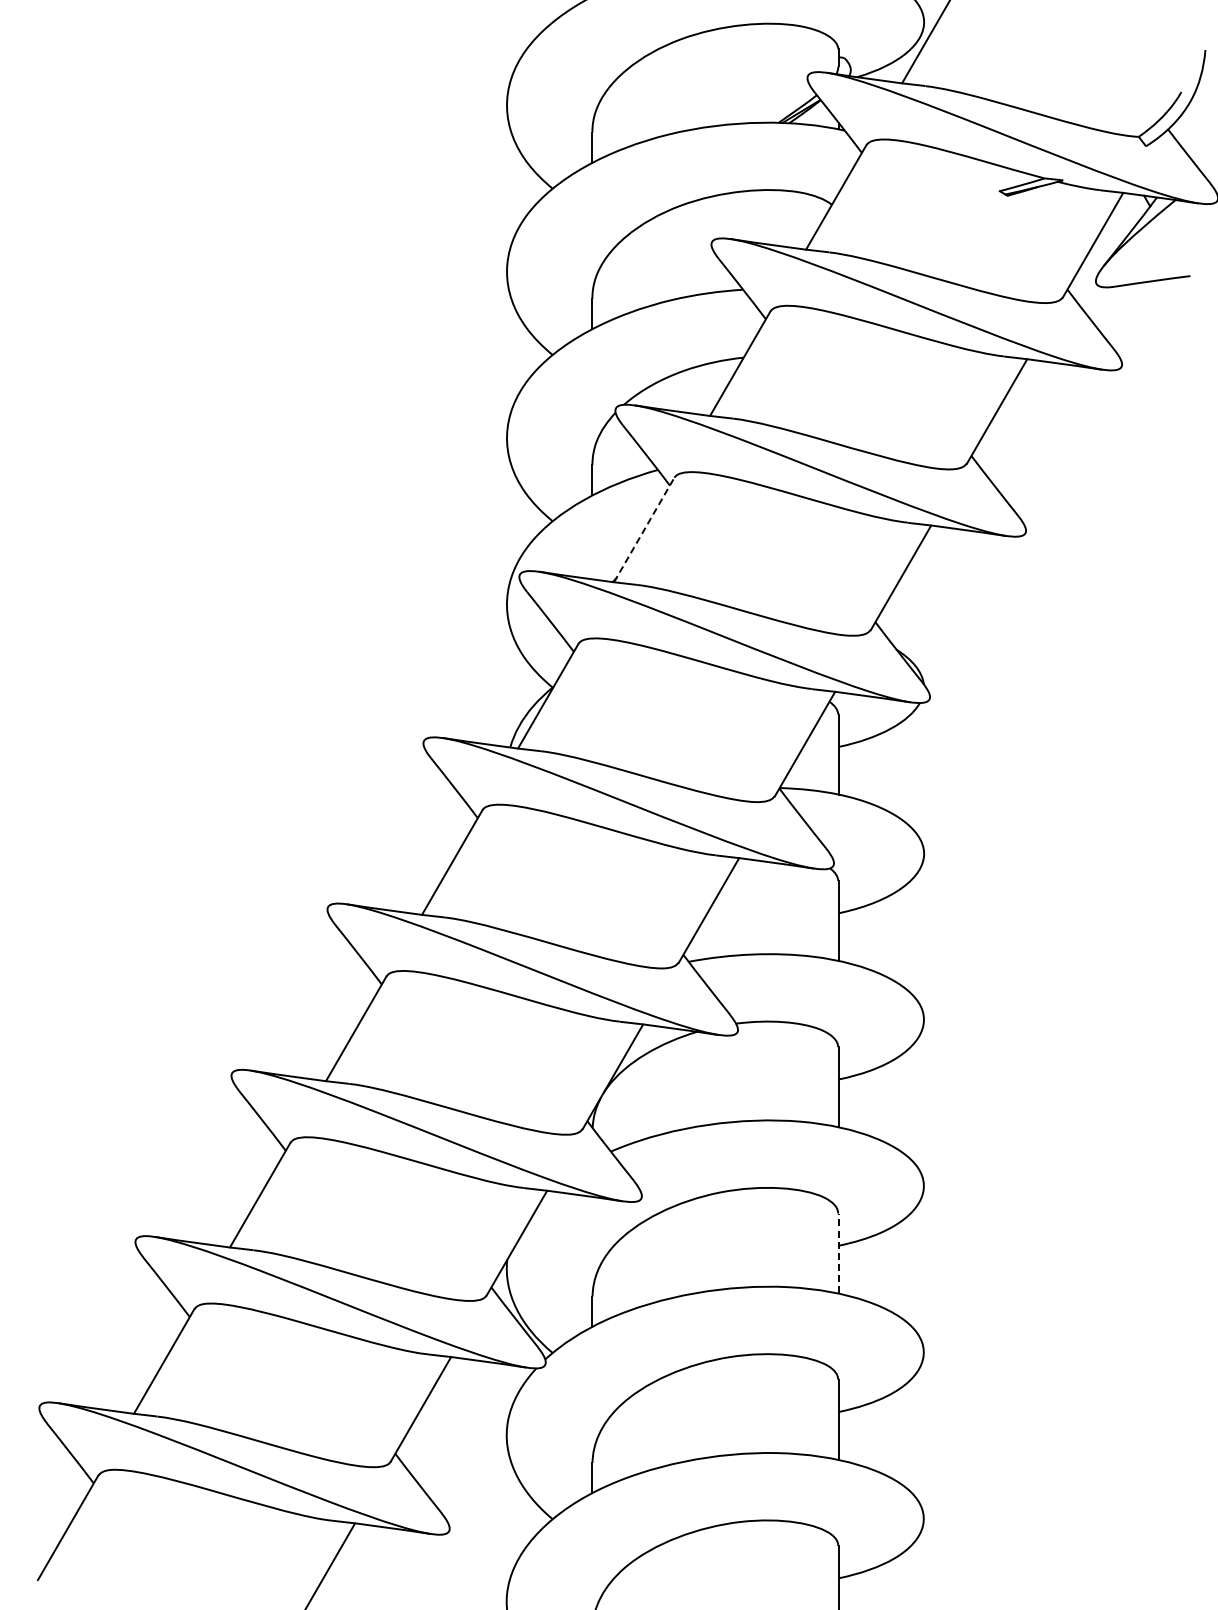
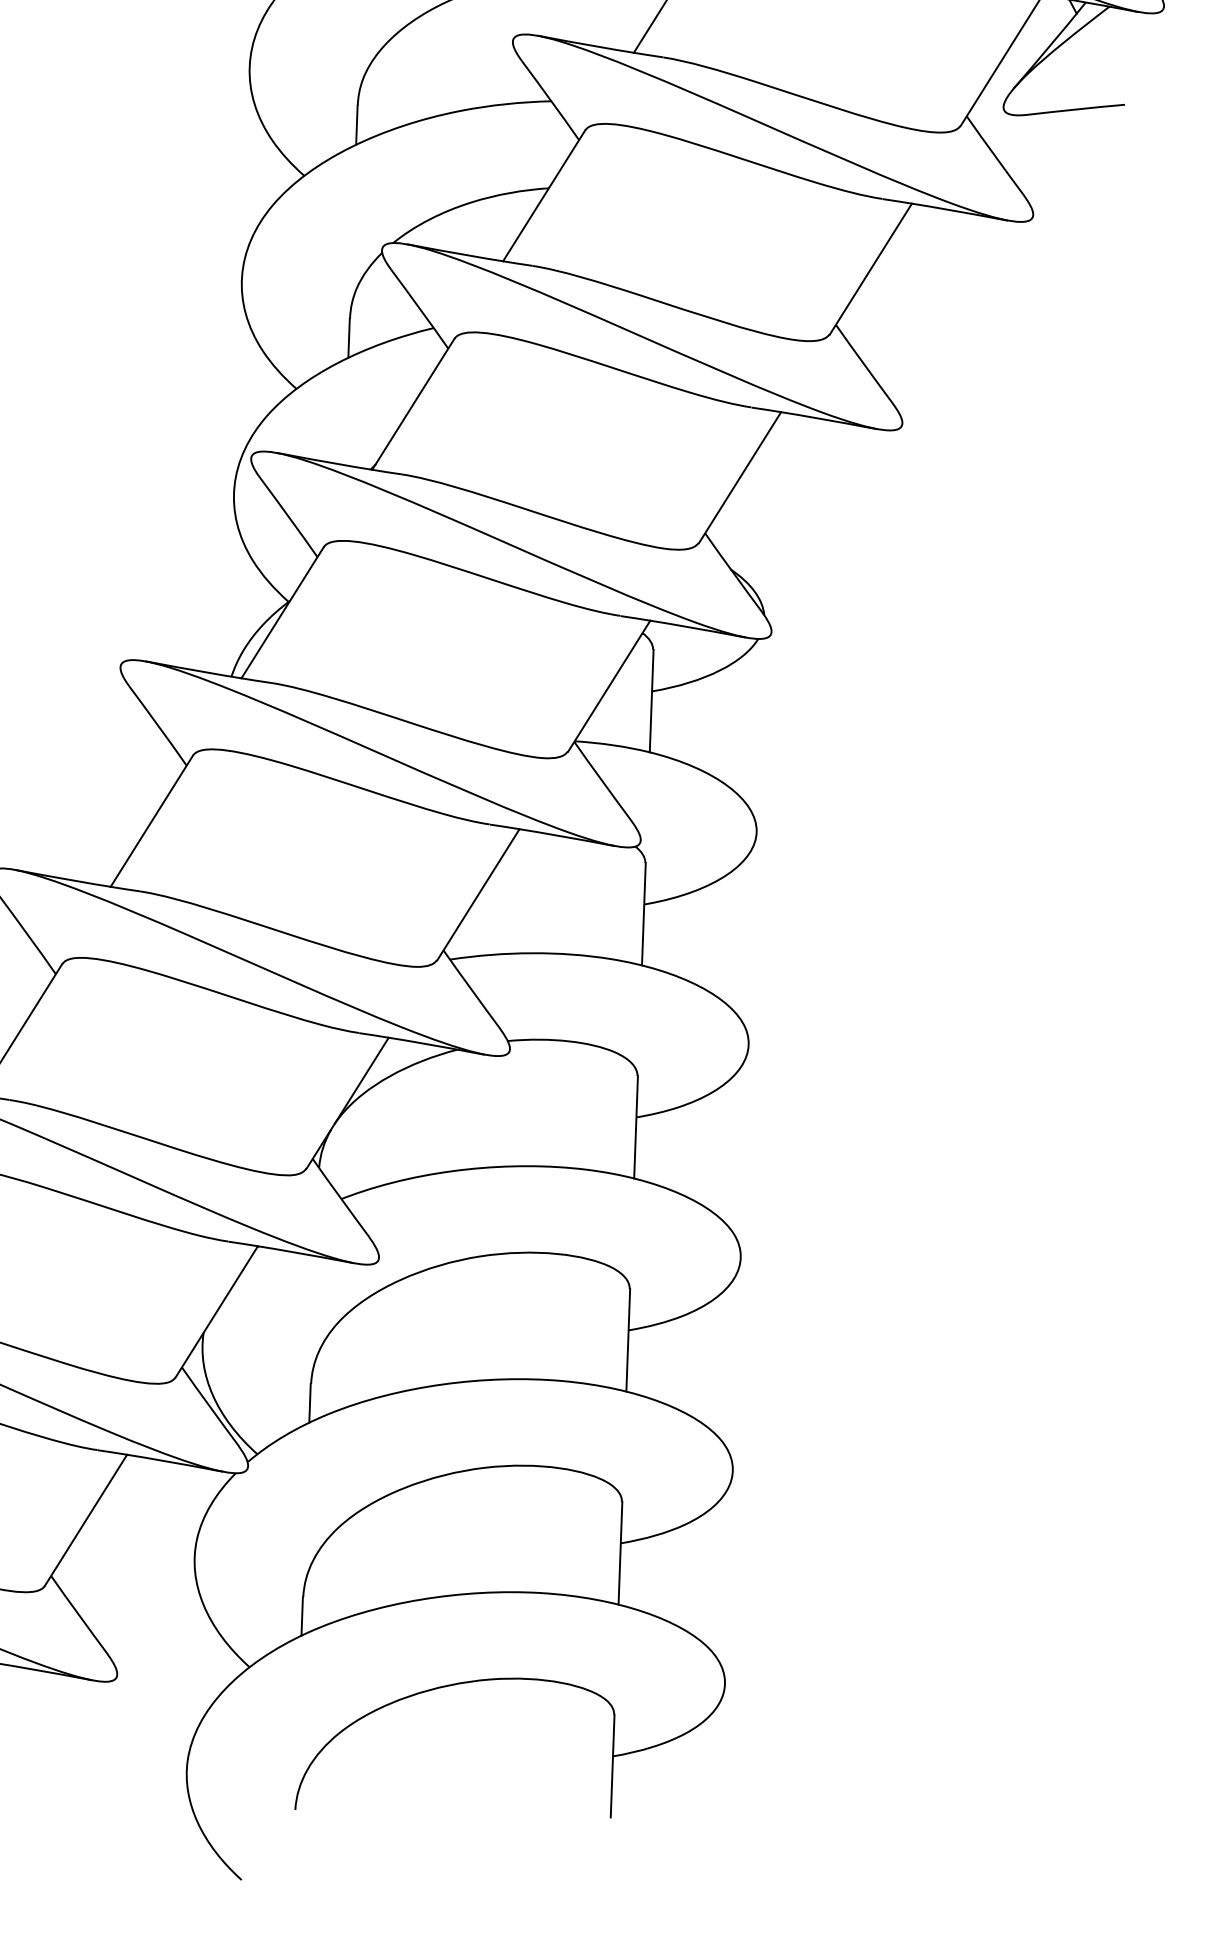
line: (644, 529) -> (413, 403), dashed -> solid
line: (838, 1253) -> (628, 1340), dashed -> solid

